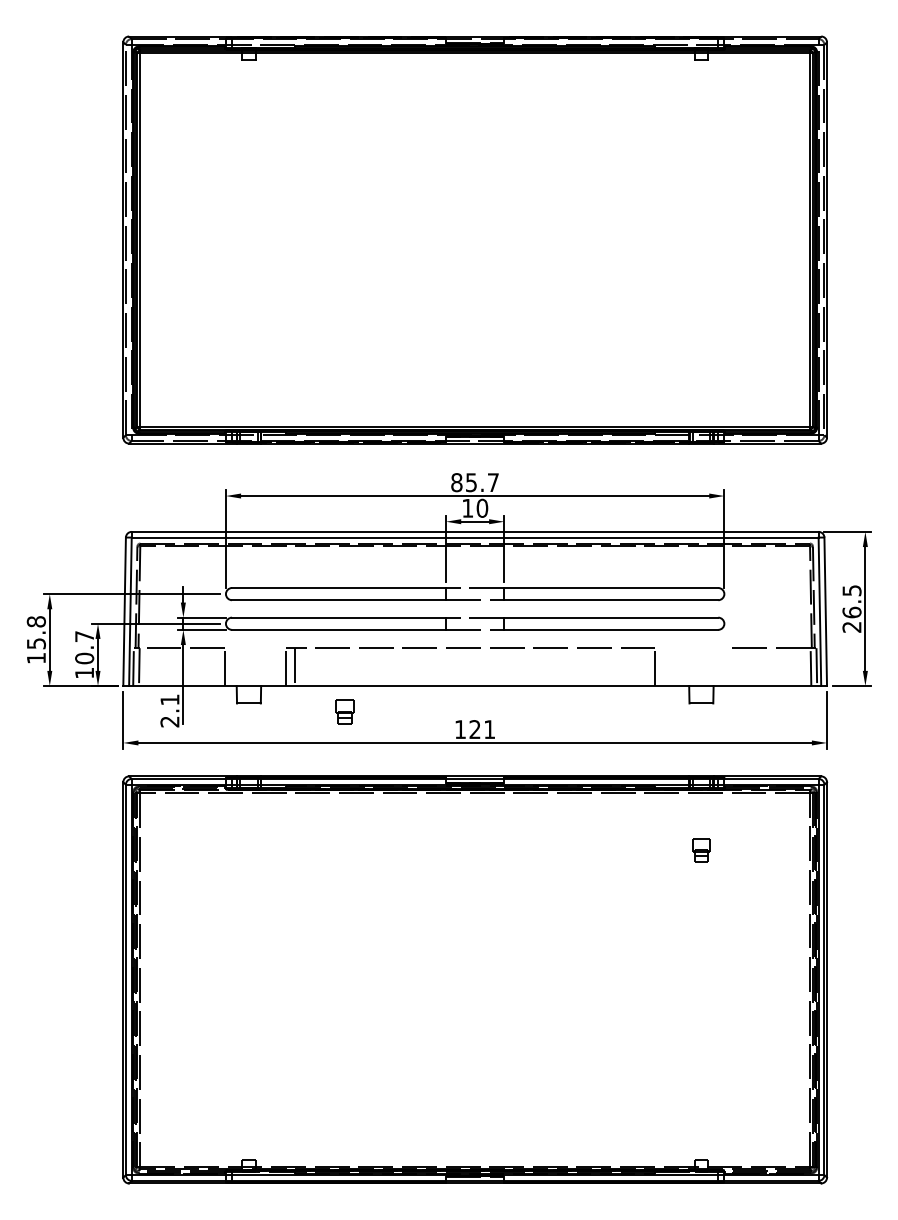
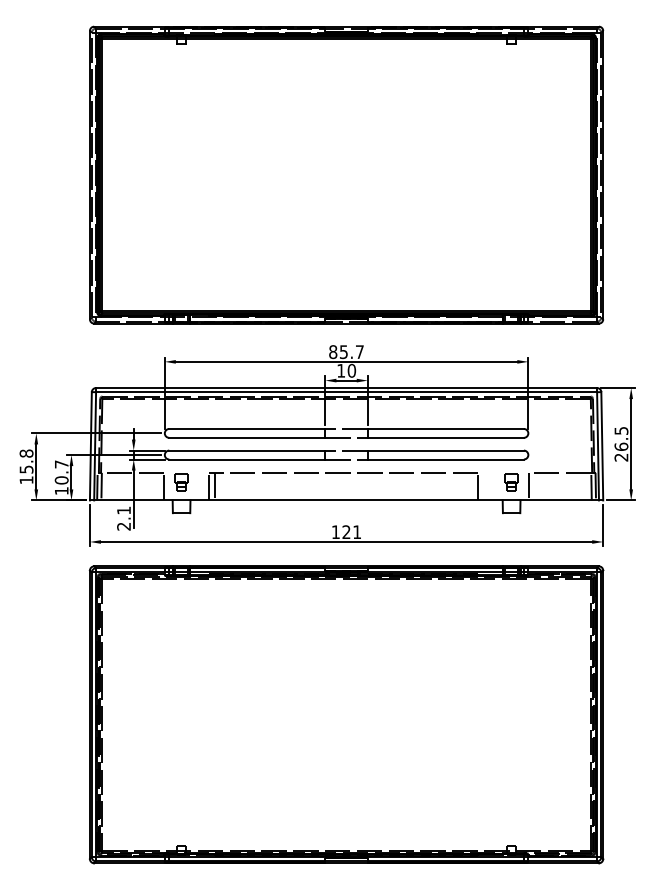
line: (724, 666) -> (528, 486), added
part: (344, 712) -> (181, 482), moved
part: (701, 850) -> (511, 482), moved

